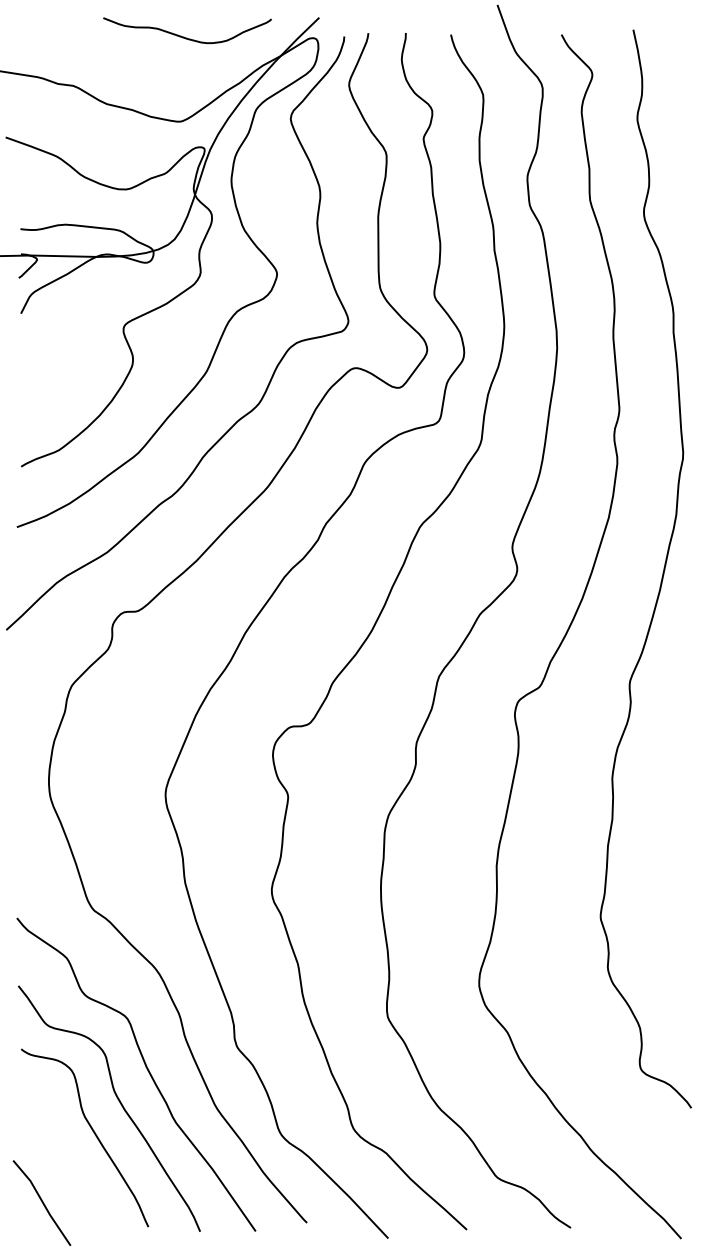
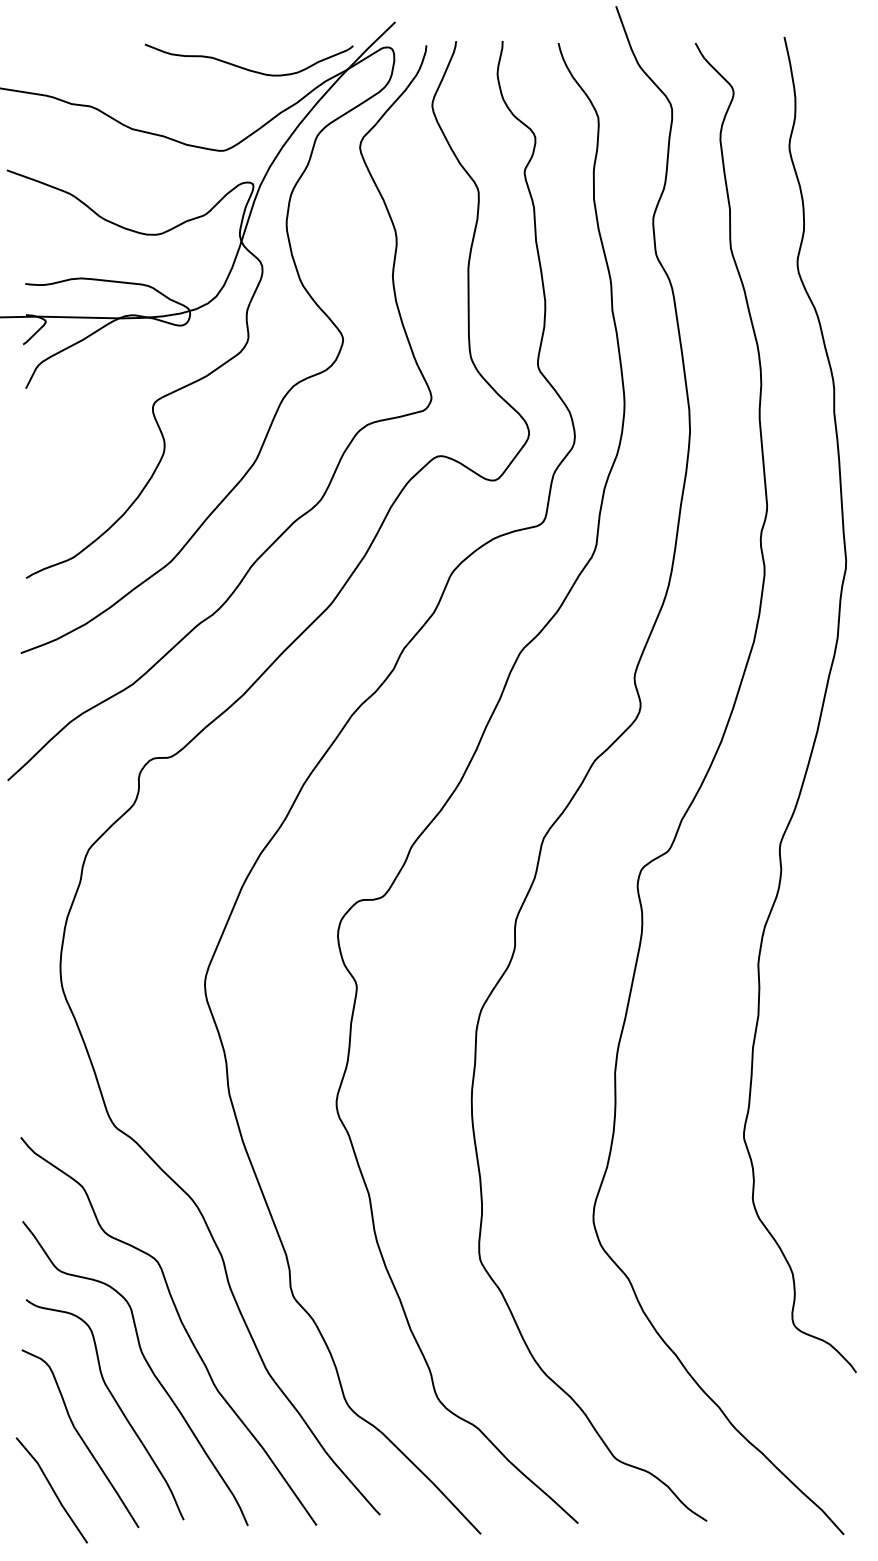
curve: (183, 36) -> (244, 67), moved
curve: (65, 1161) -> (80, 1438), added

